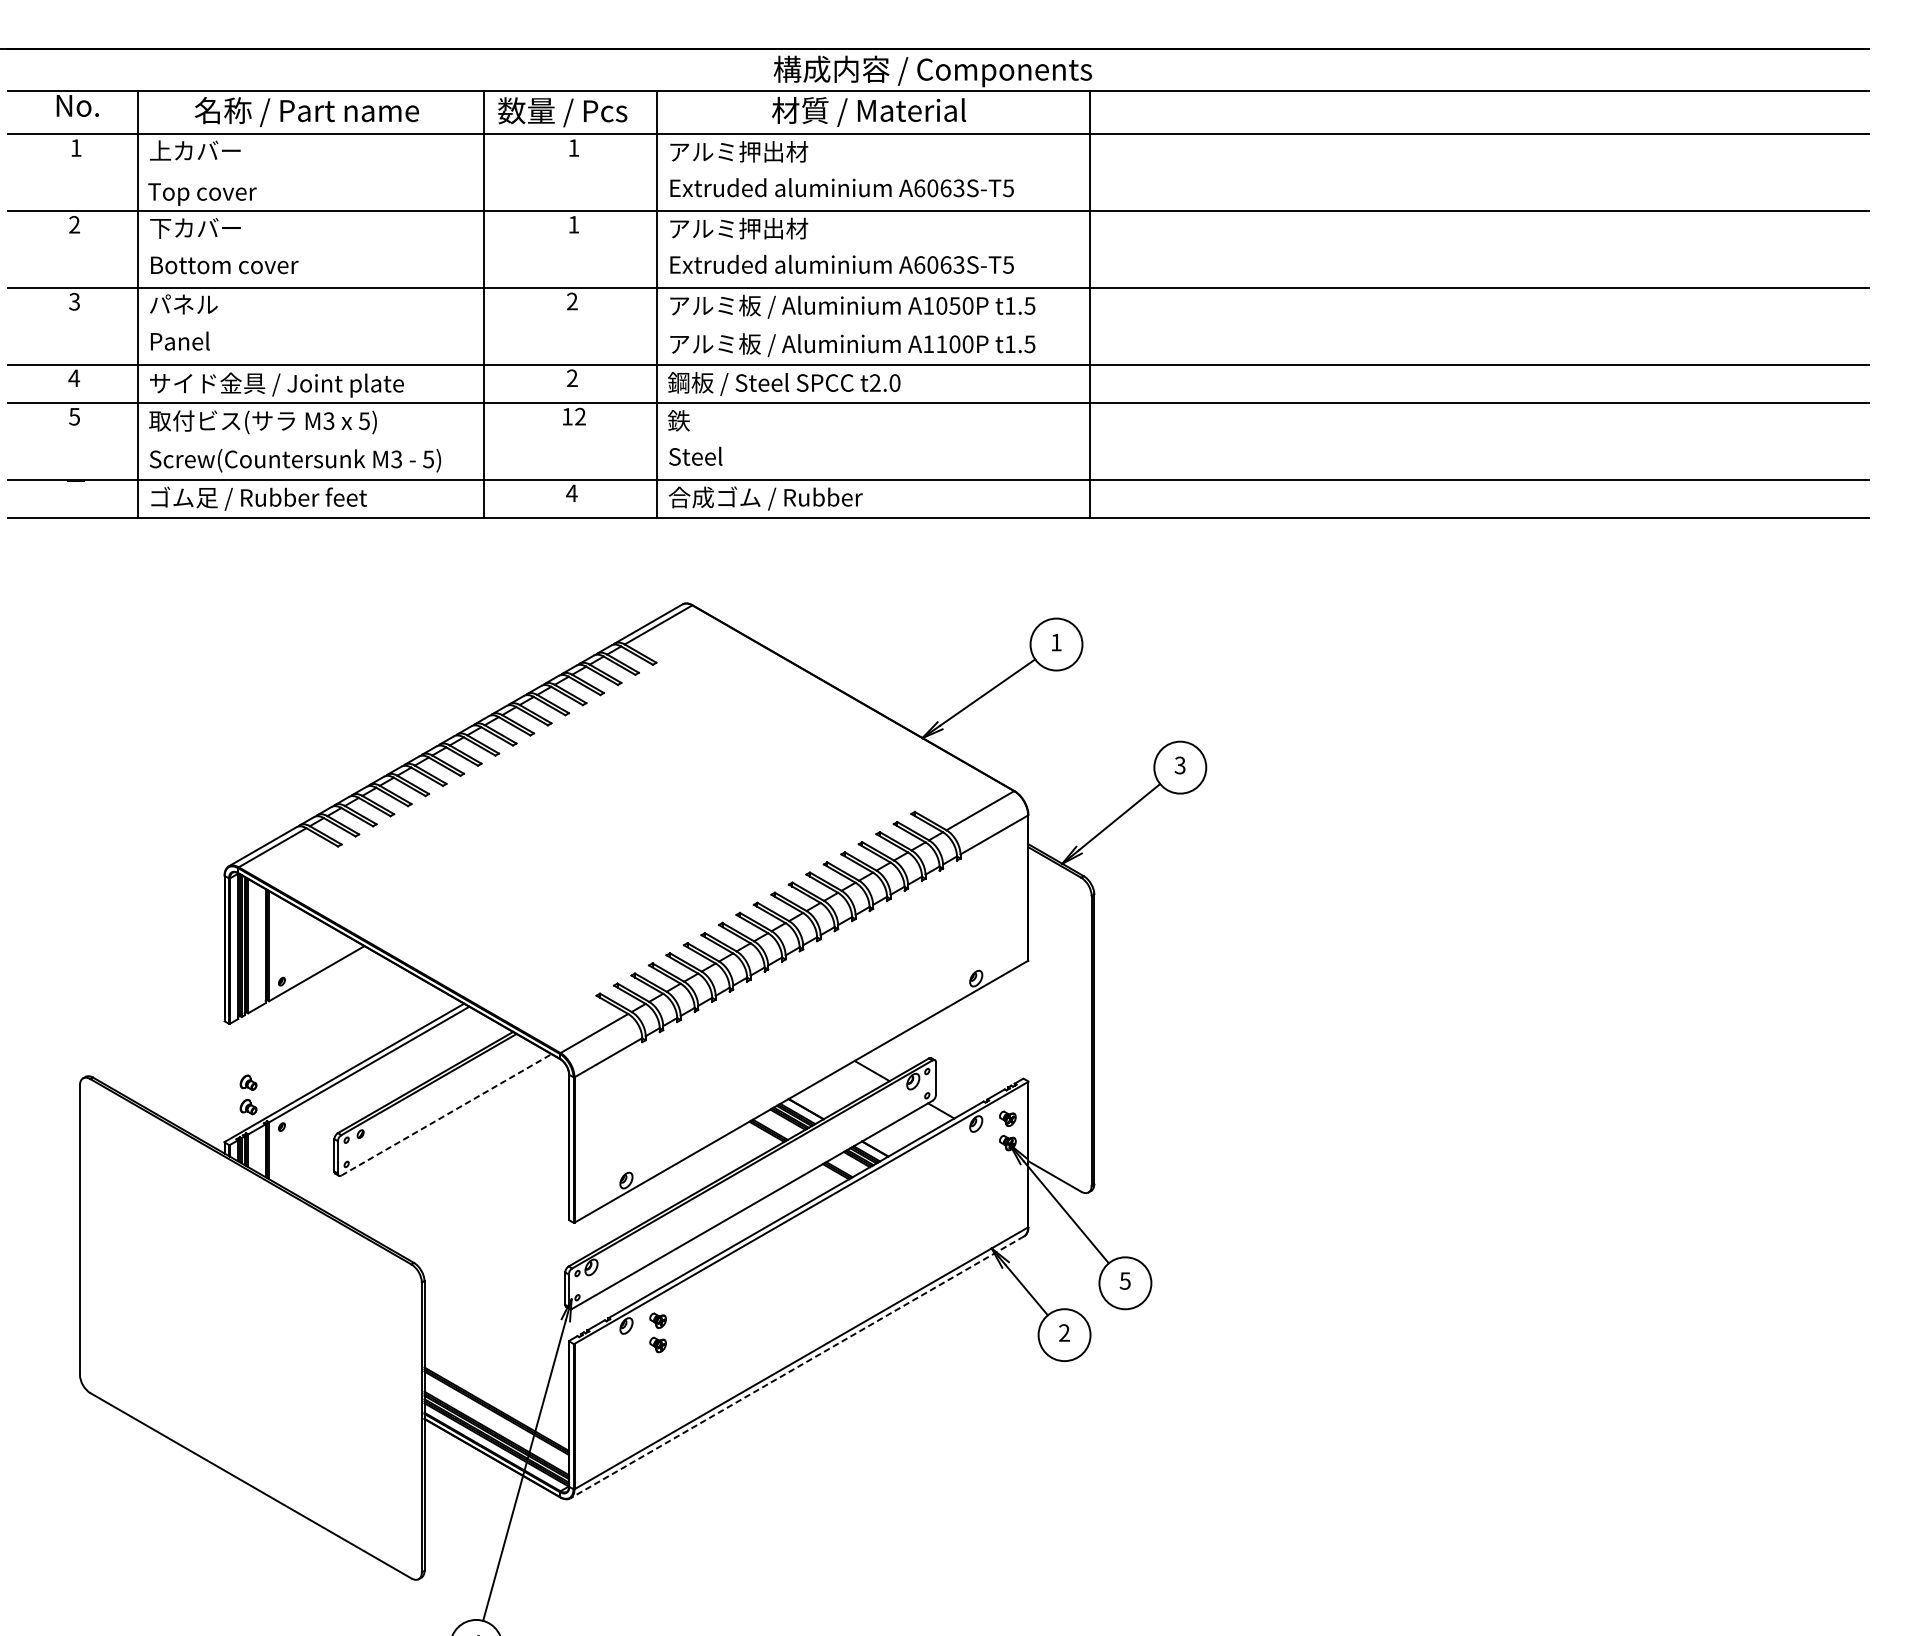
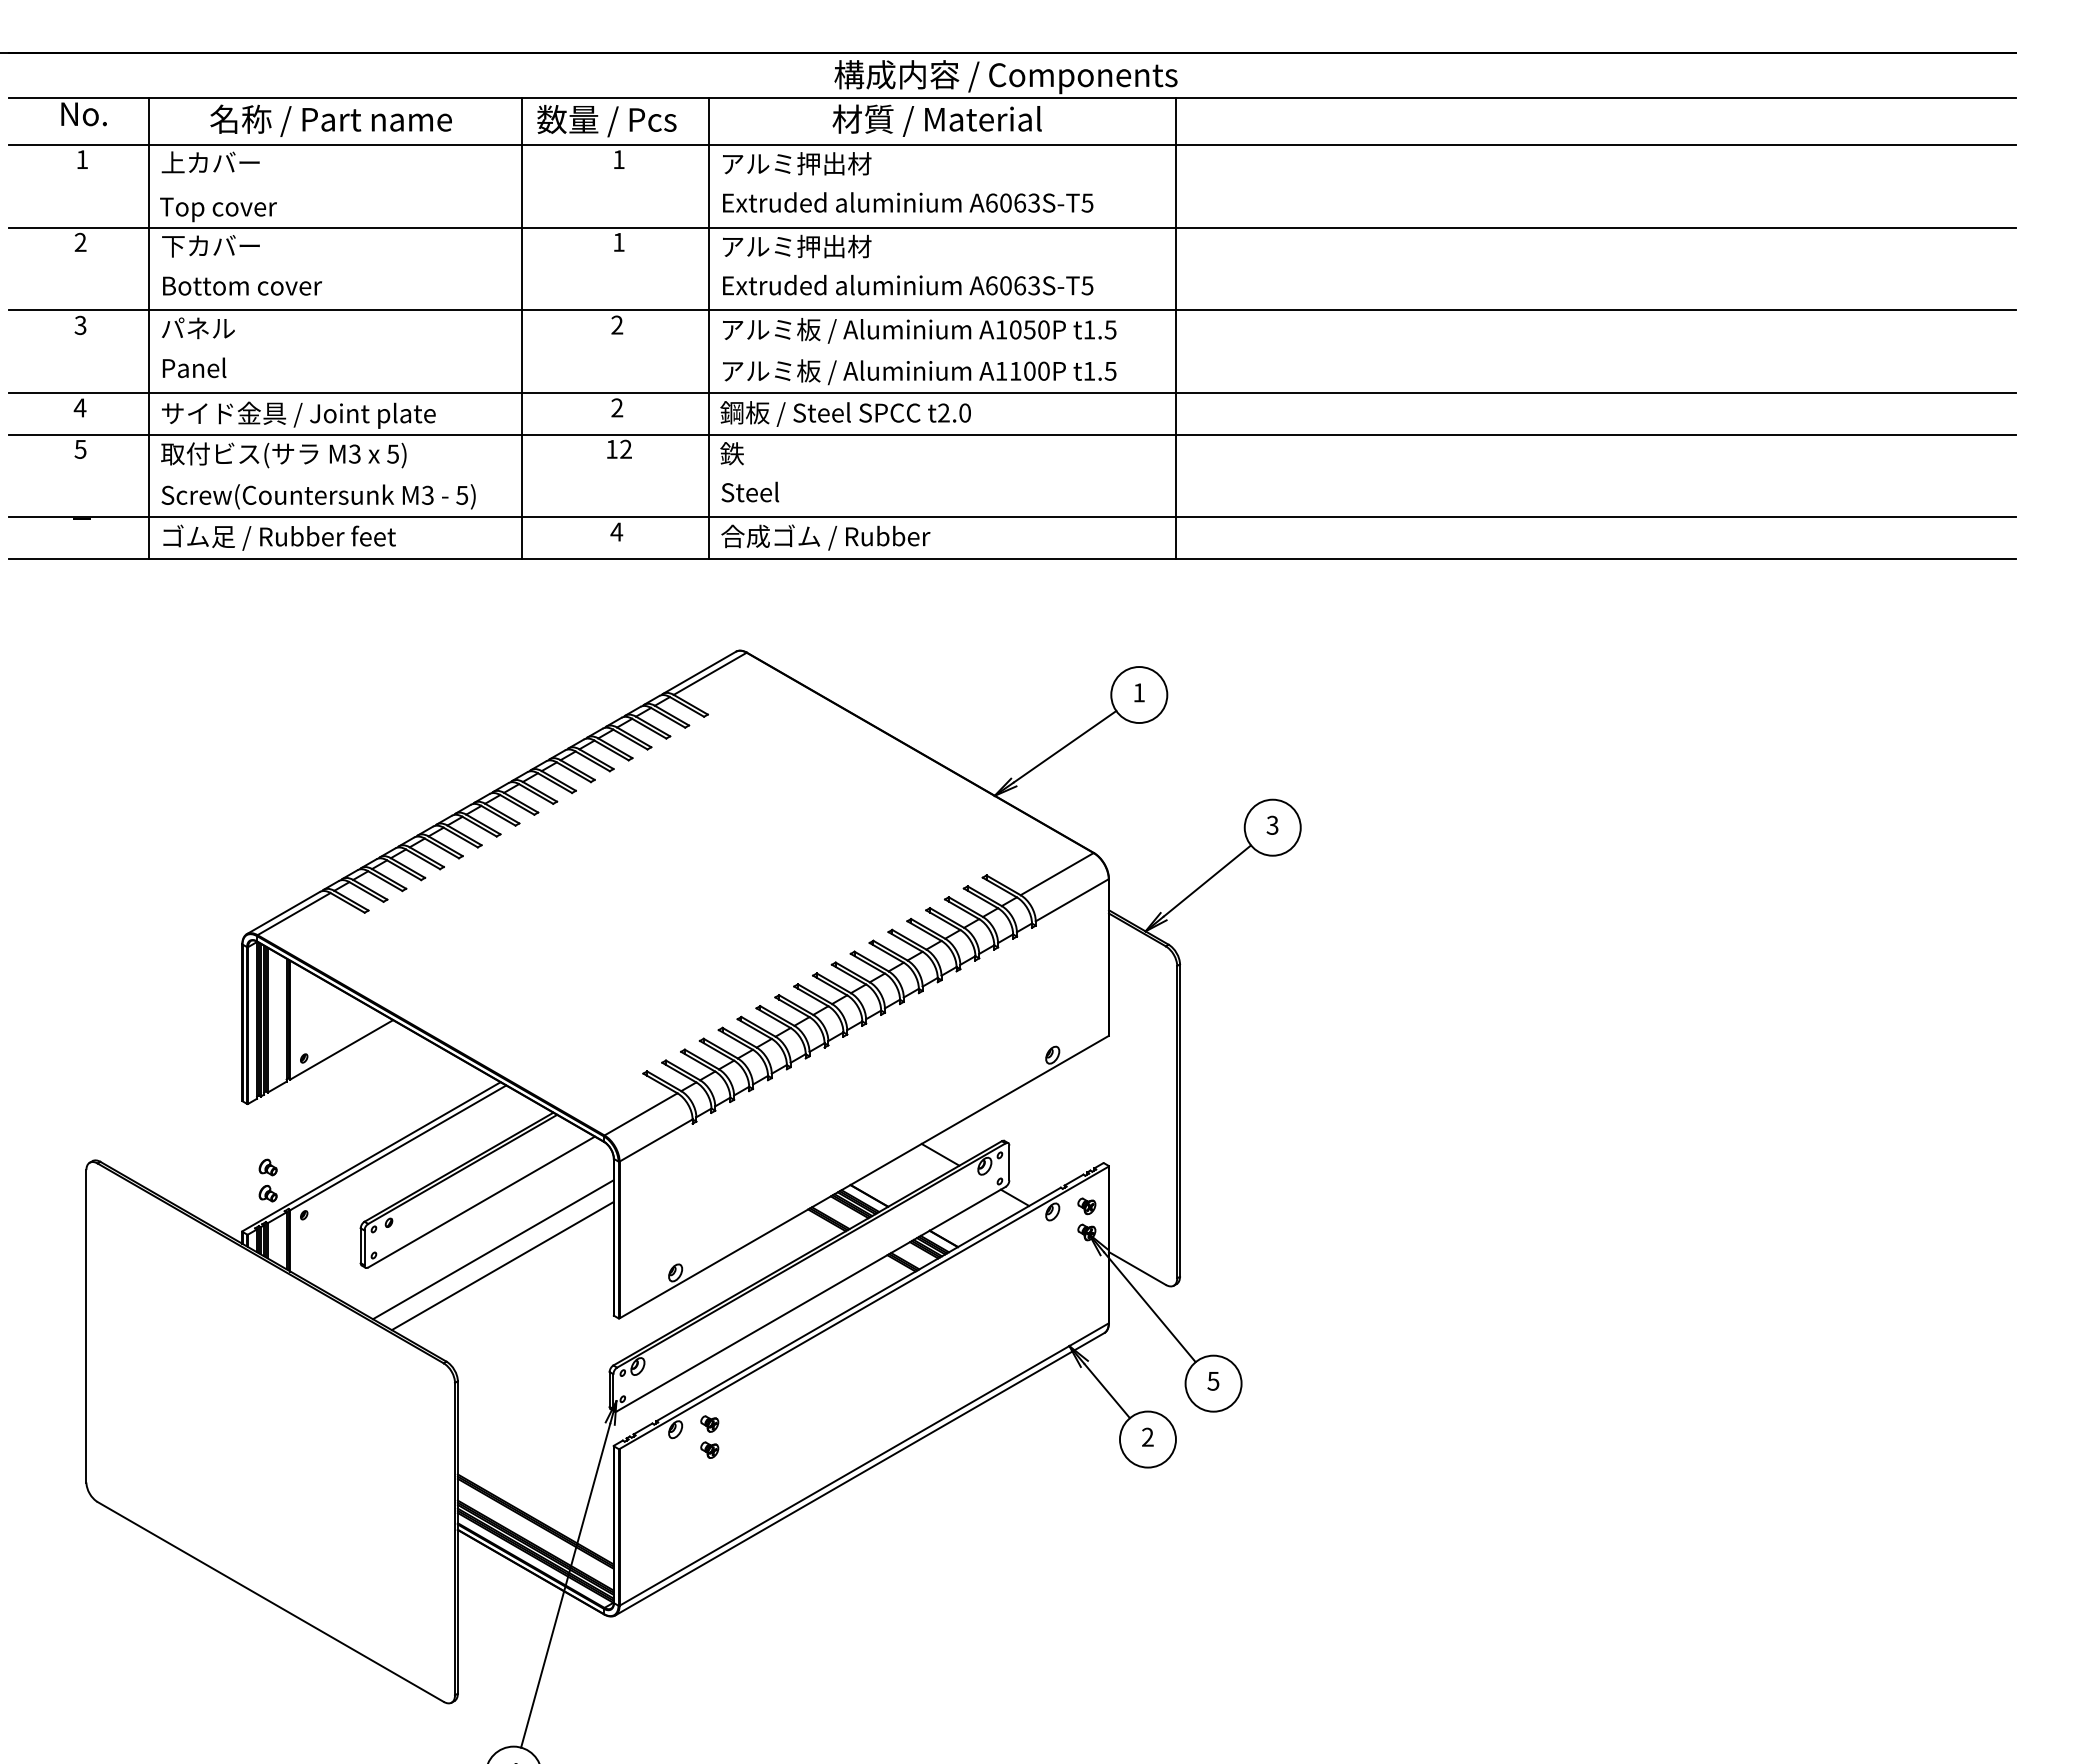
line: (446, 1115) -> (481, 1202), dashed -> solid
line: (457, 1158) -> (493, 1249), added
line: (465, 1174) -> (502, 1266), added
line: (797, 1367) -> (859, 1474), dashed -> solid

